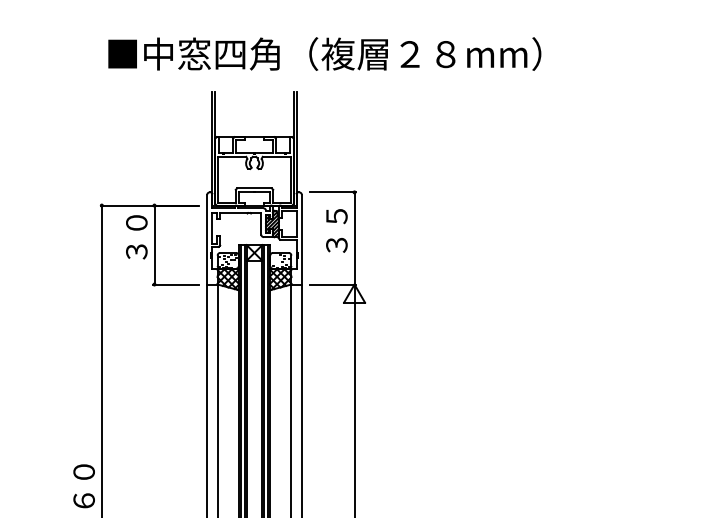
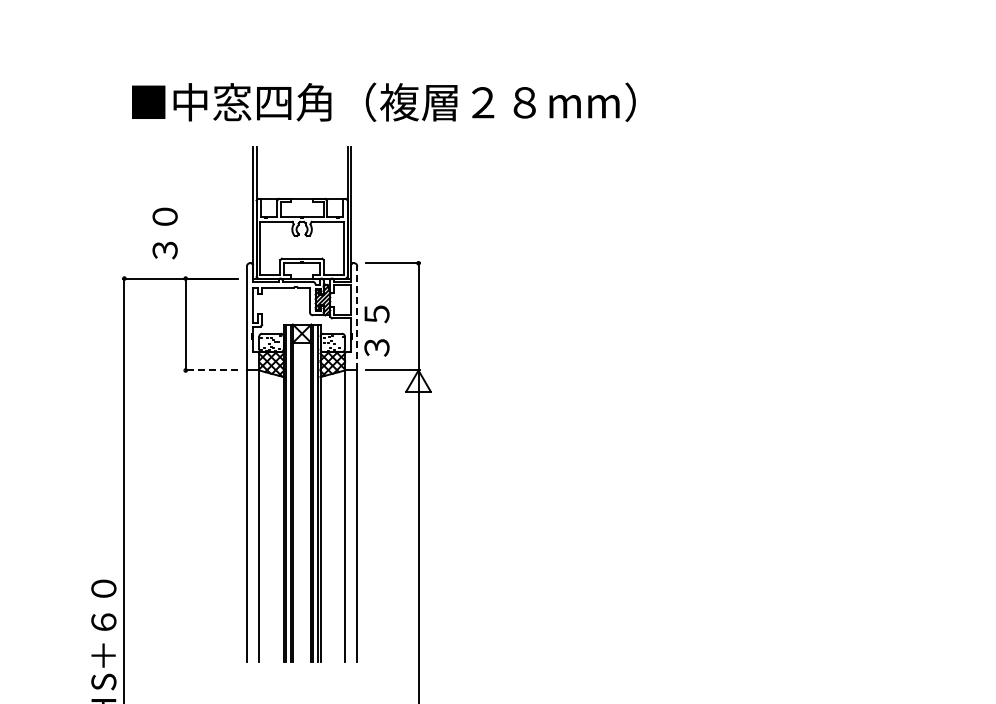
text: (336, 230) -> (376, 330), moved
text: (136, 237) -> (164, 233), moved
line: (302, 239) -> (357, 317), solid -> dashed
line: (175, 284) -> (210, 370), solid -> dashed

